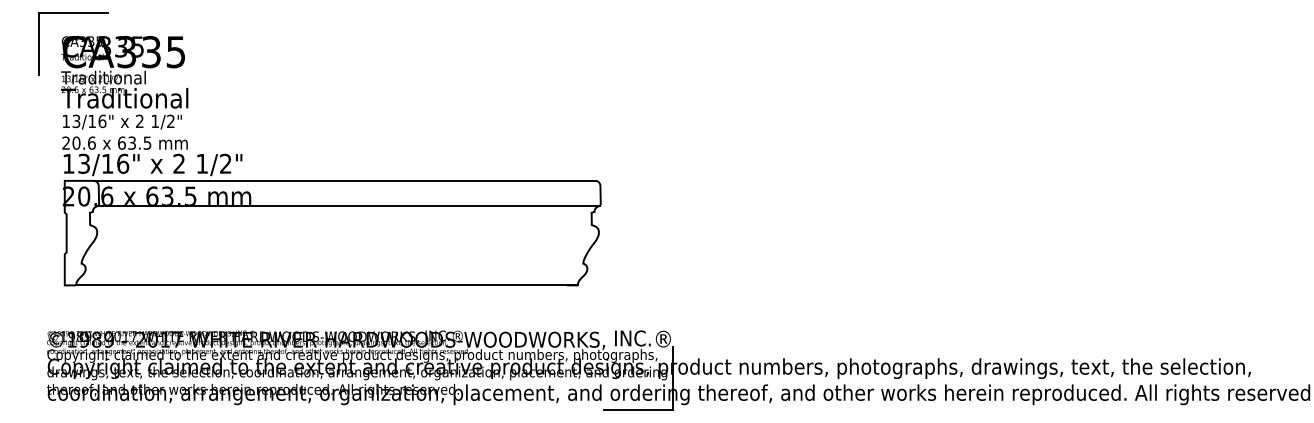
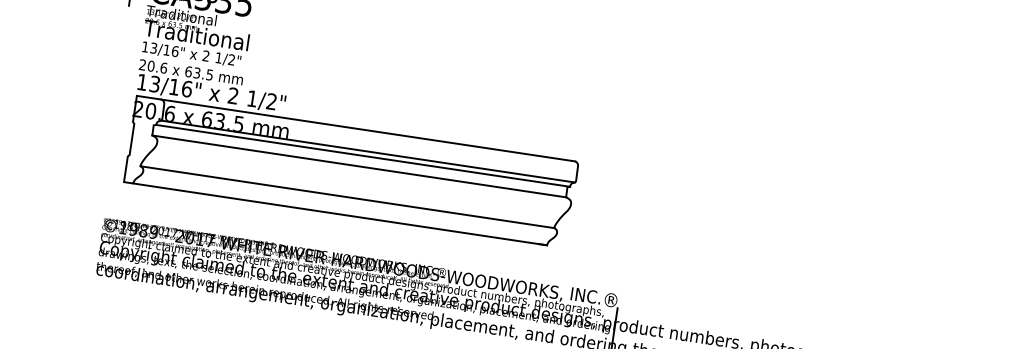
line: (343, 211) -> (362, 155), added
line: (340, 225) -> (358, 166), added
line: (332, 263) -> (347, 197), added

